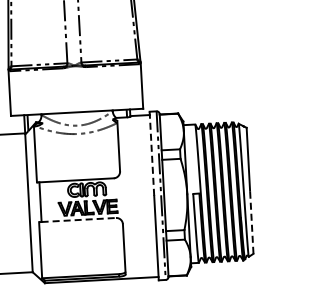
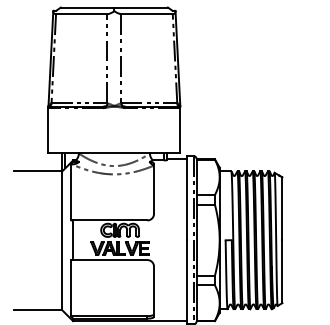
line: (151, 154) -> (186, 198), dashed -> solid
line: (79, 220) -> (110, 260), dashed -> solid
line: (251, 222) -> (282, 271), dashed -> solid

